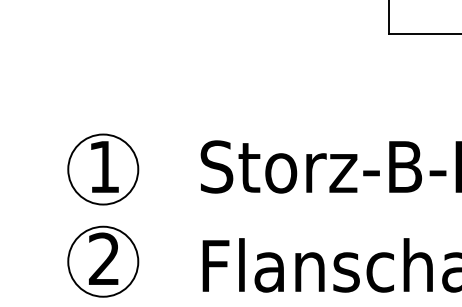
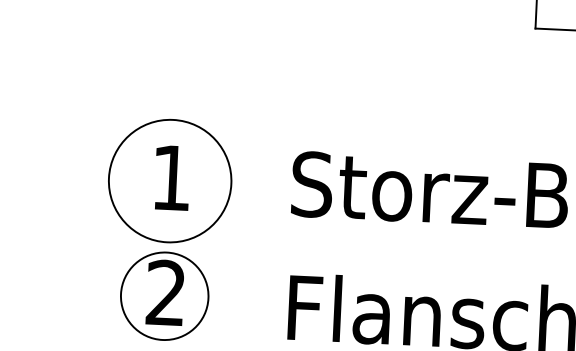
circle: (103, 169) -> (170, 181), size x1.4

